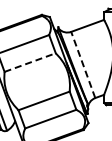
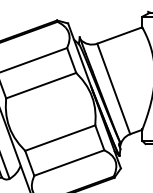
line: (30, 62) -> (41, 85), dashed -> solid
line: (83, 64) -> (114, 88), dashed -> solid

